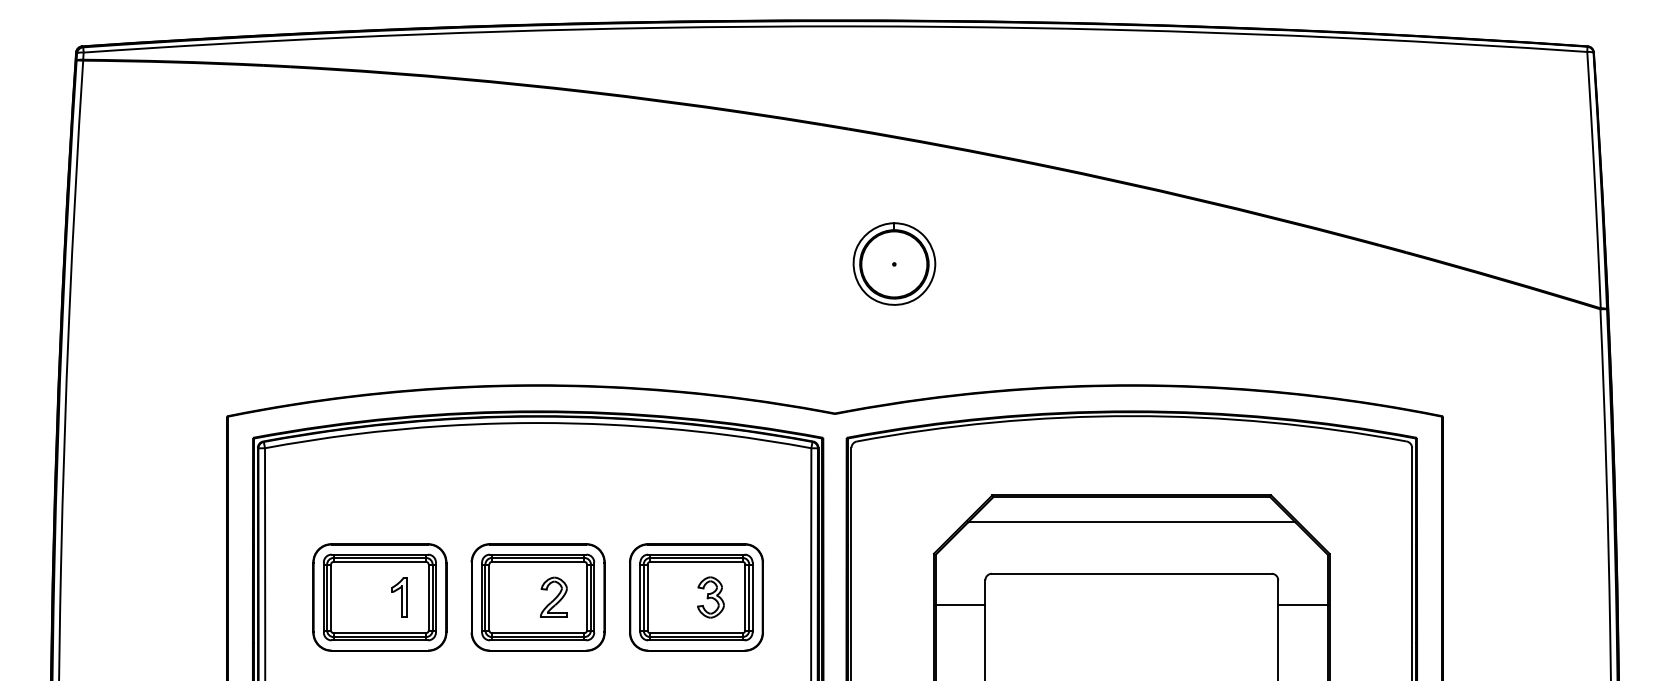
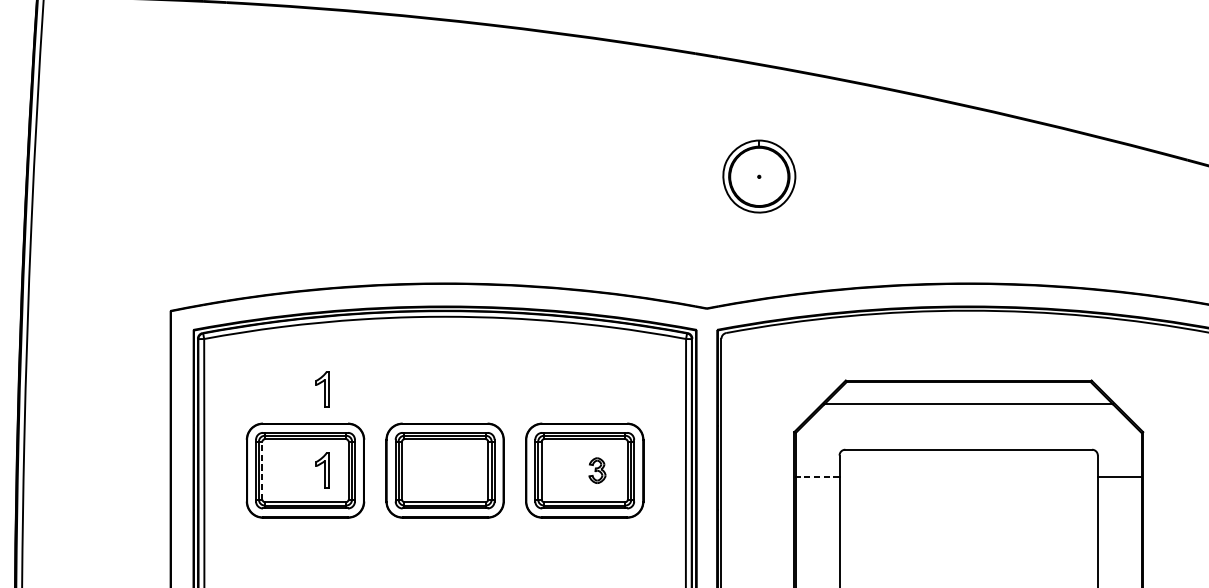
part: (399, 505) -> (322, 389), added
part: (553, 596) -> (458, 469), removed
line: (331, 597) -> (262, 470), solid -> dashed
part: (710, 597) -> (597, 470), size x0.7
line: (960, 604) -> (817, 476), solid -> dashed

